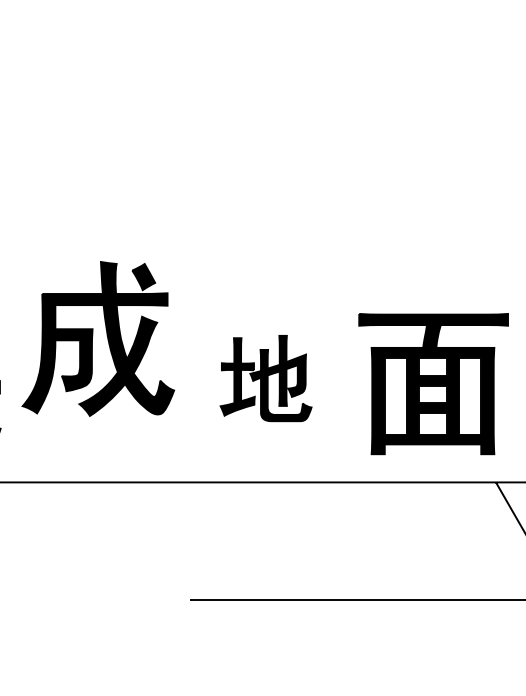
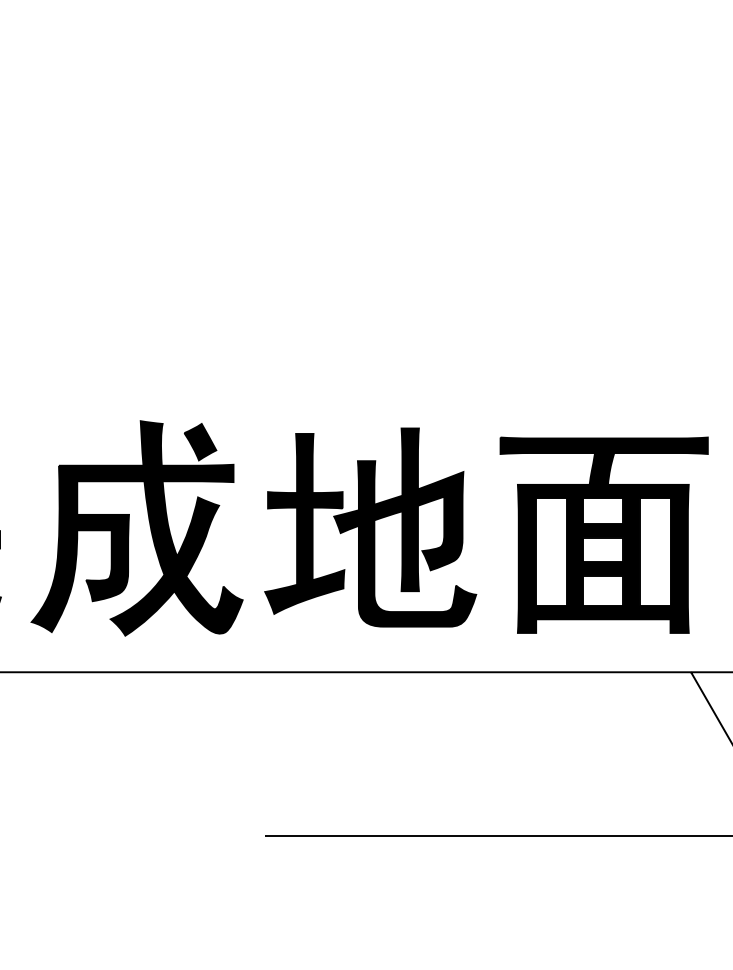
part: (92, 339) -> (129, 528), moved
part: (265, 378) -> (370, 527), size x1.67

